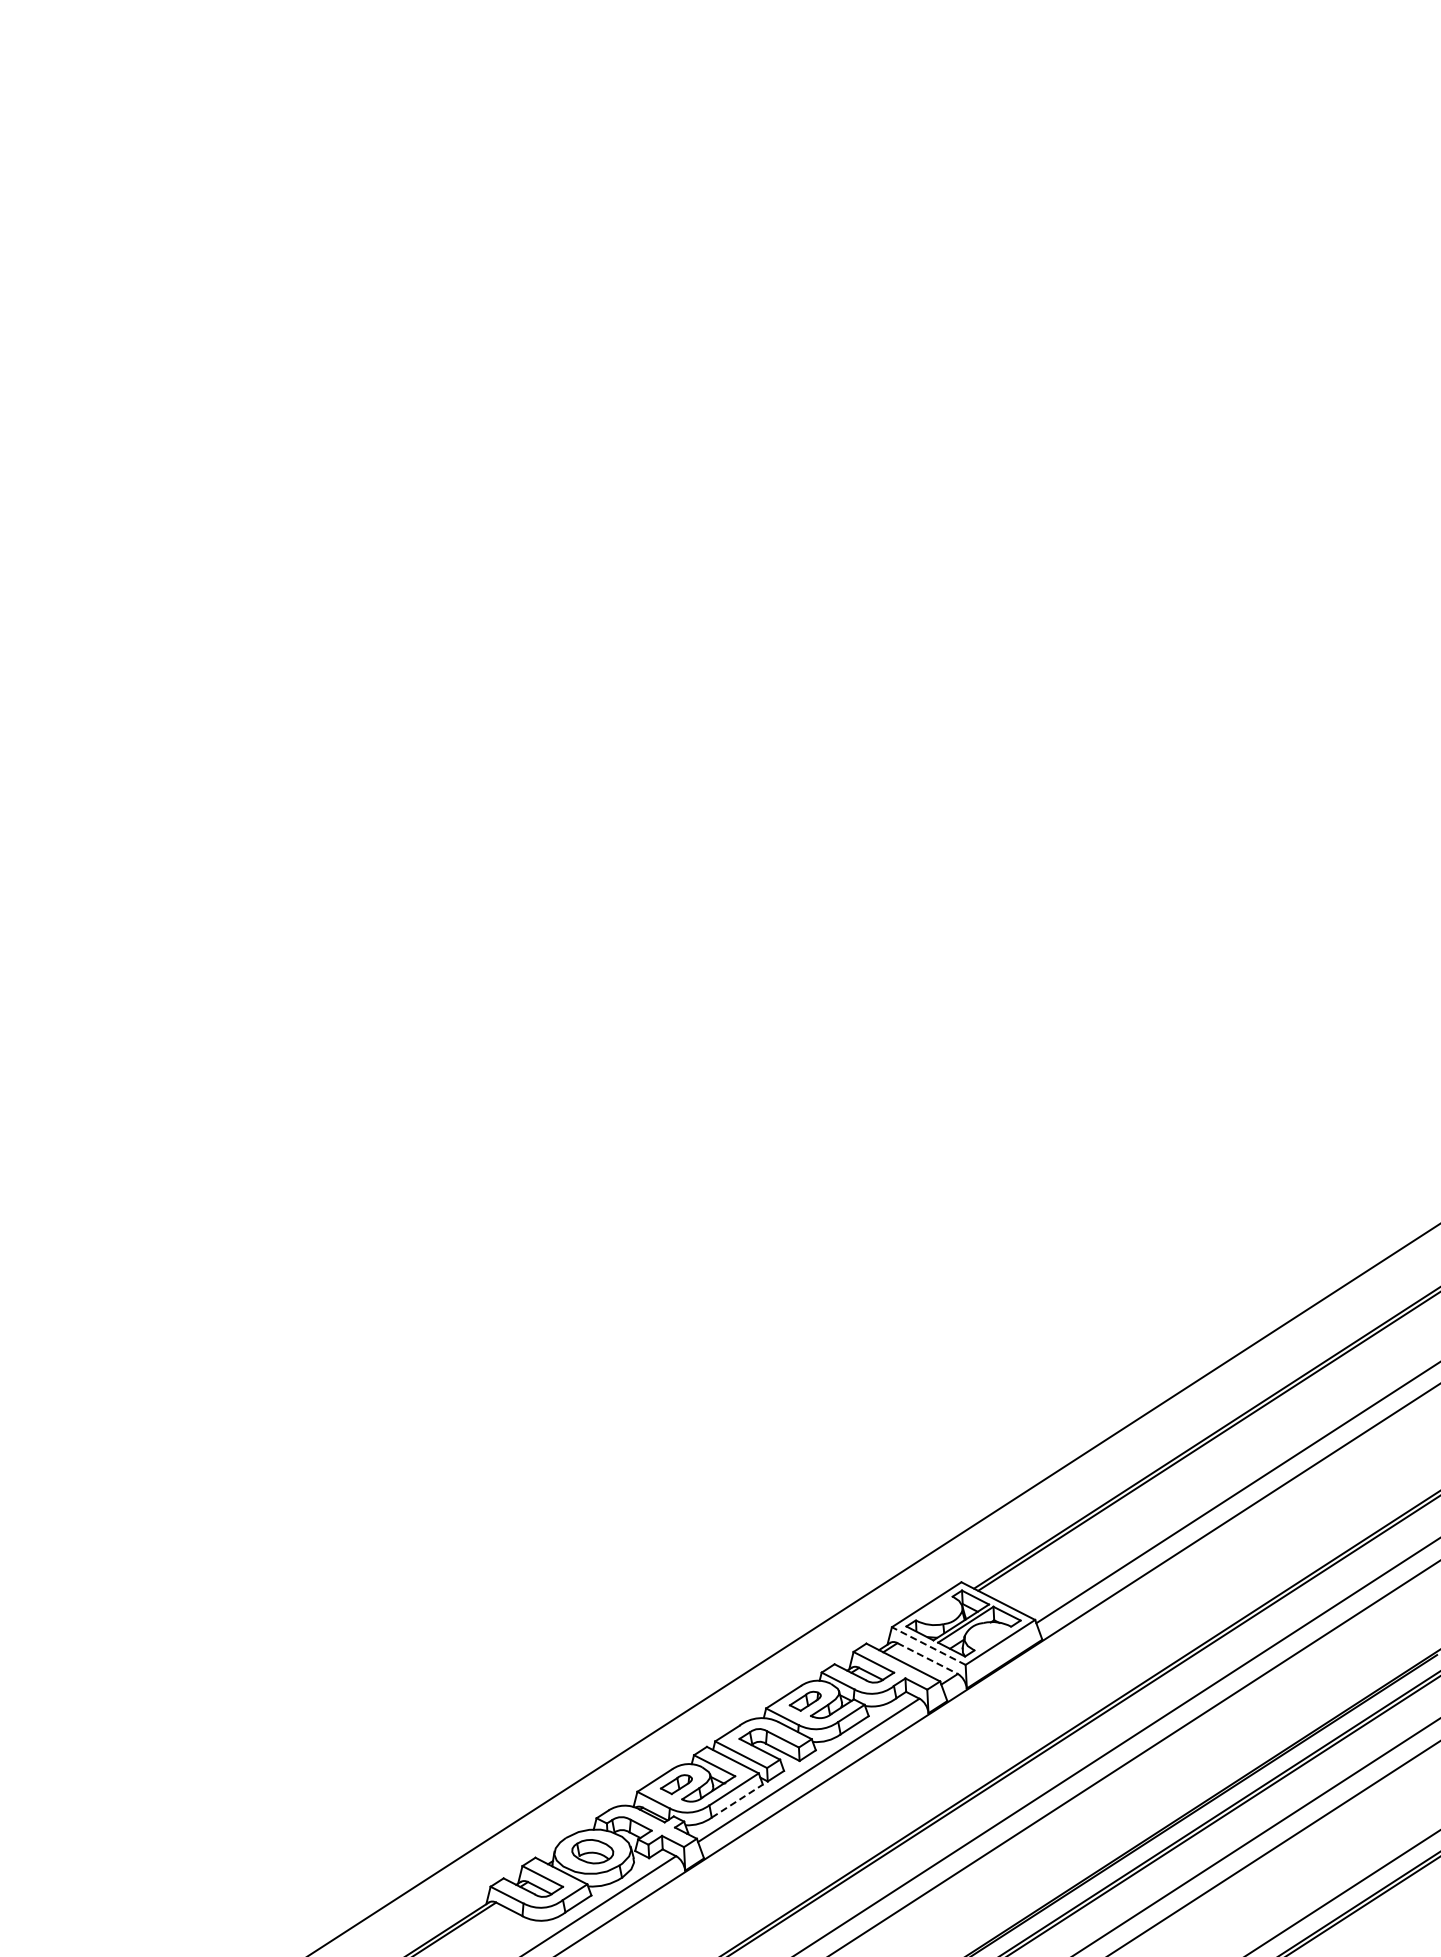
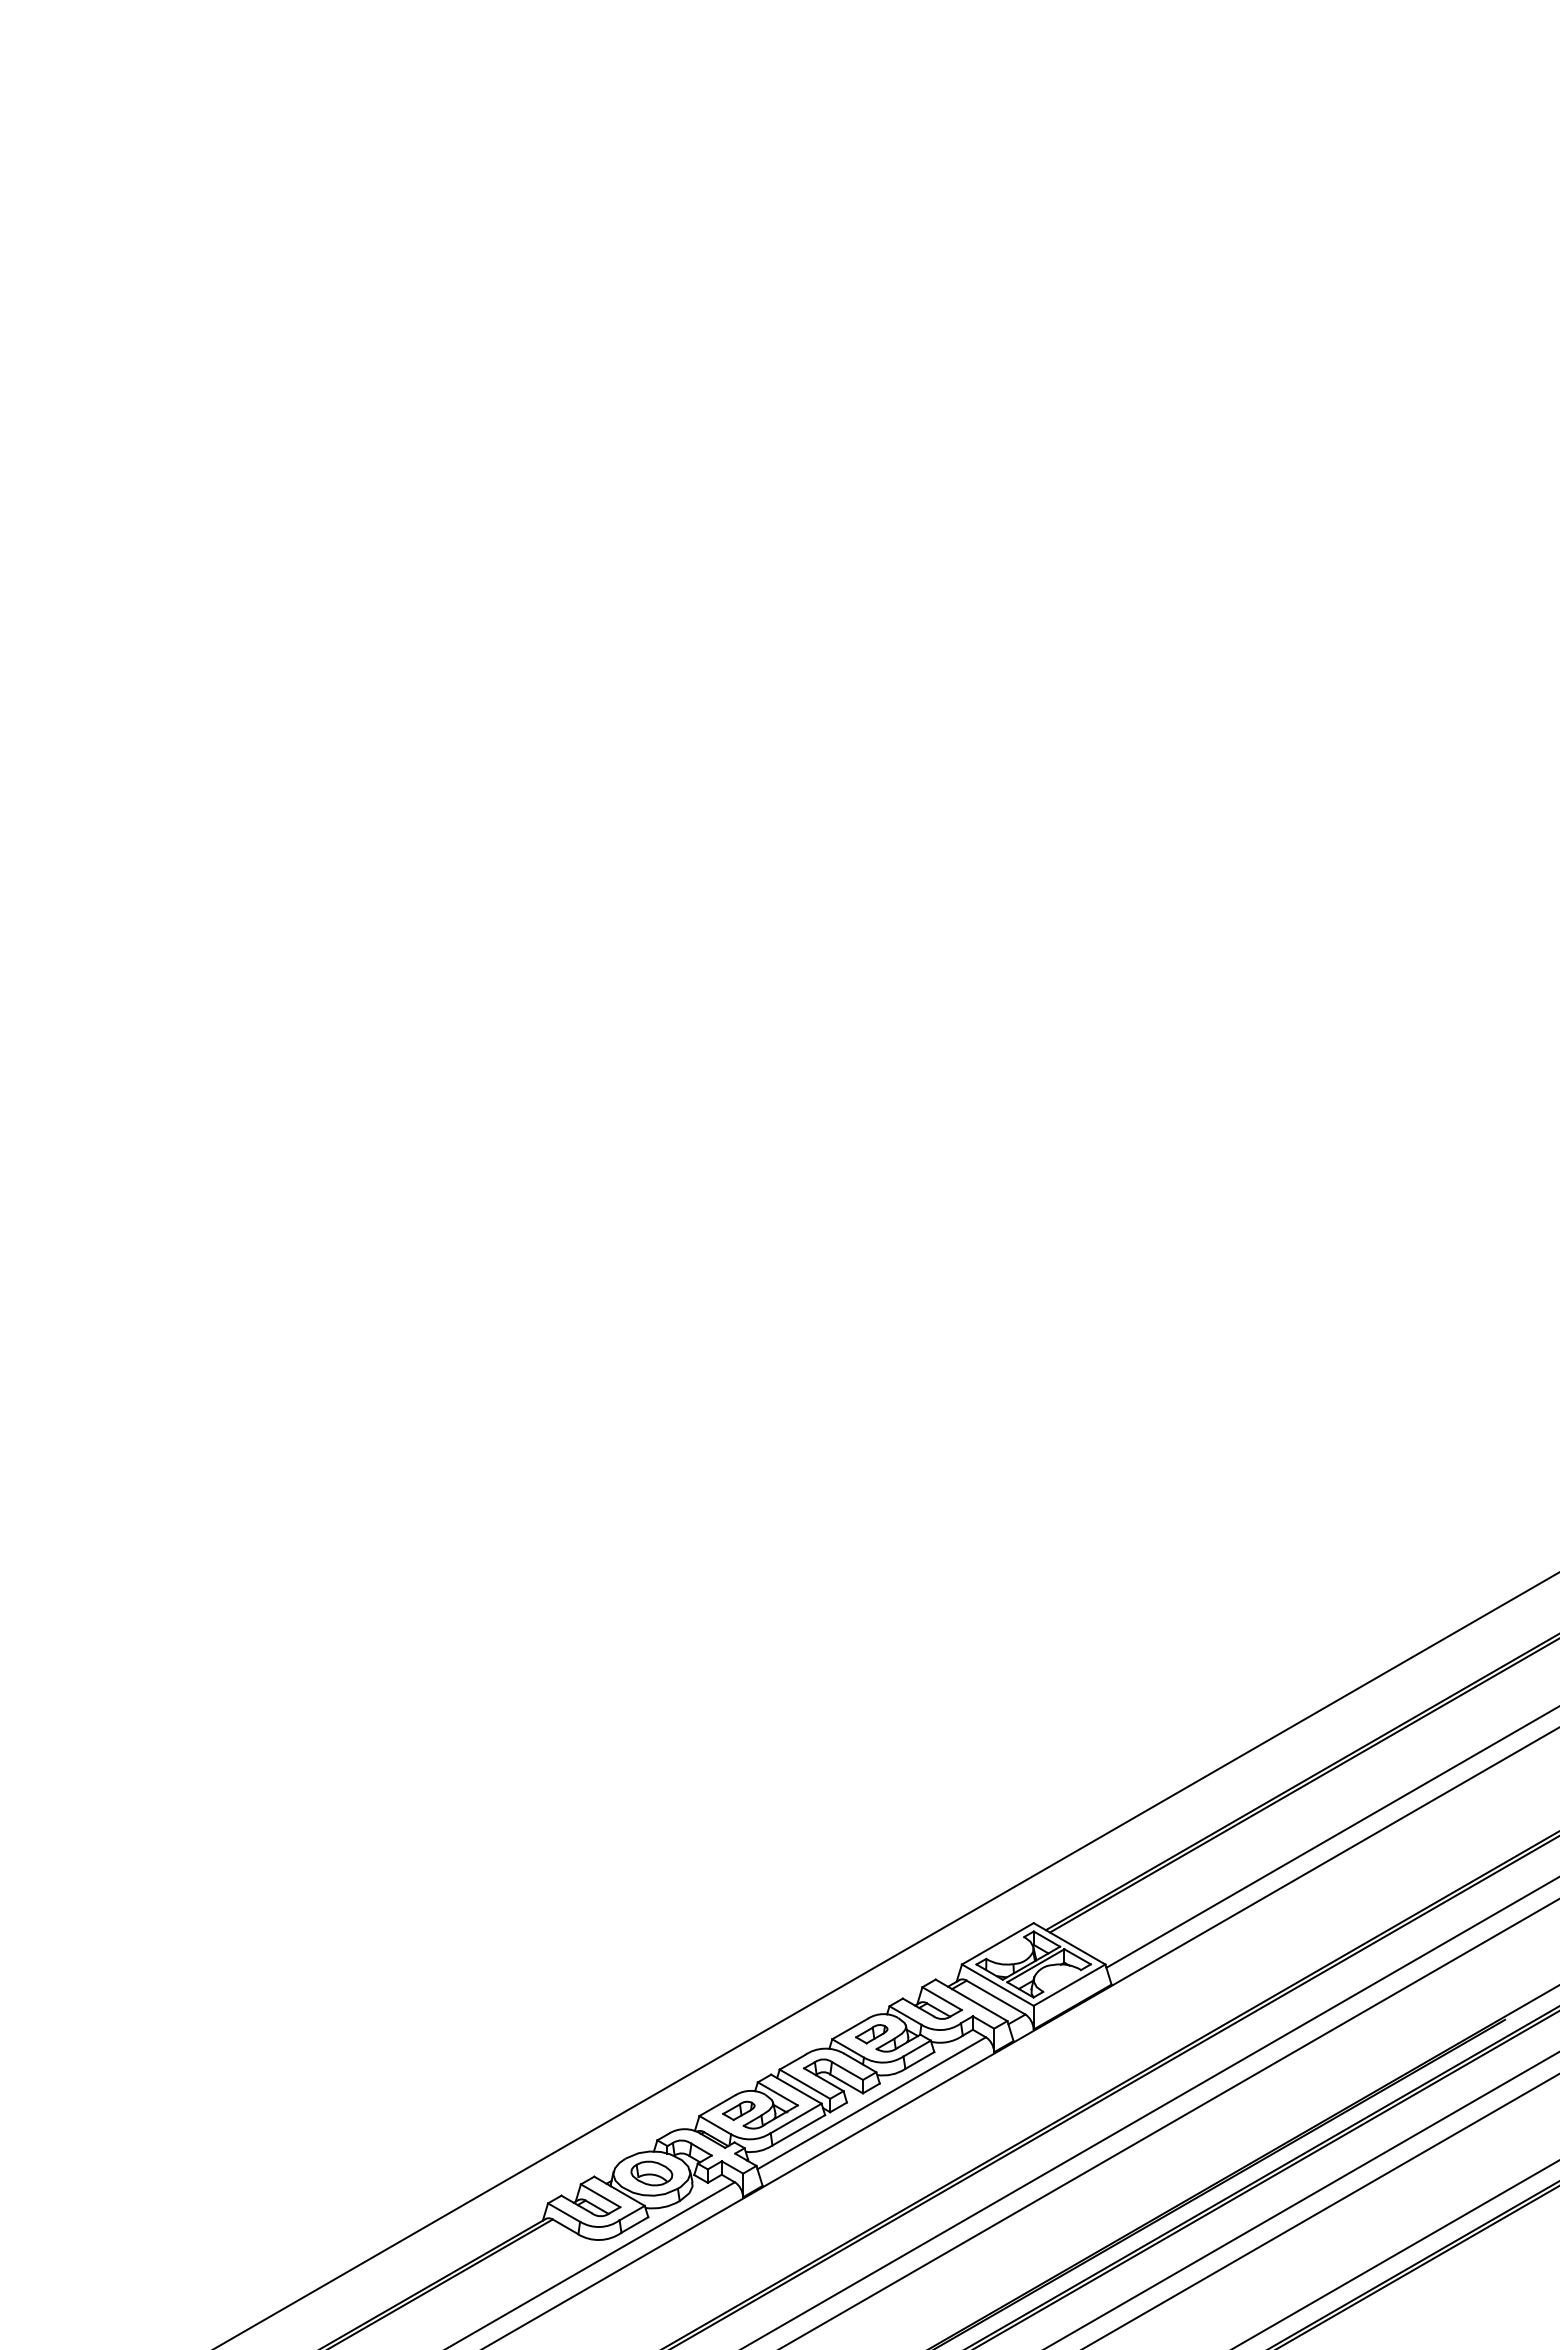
line: (928, 1645) -> (997, 1984), dashed -> solid
line: (928, 1658) -> (996, 1997), dashed -> solid
line: (738, 1801) -> (799, 2130), dashed -> solid

